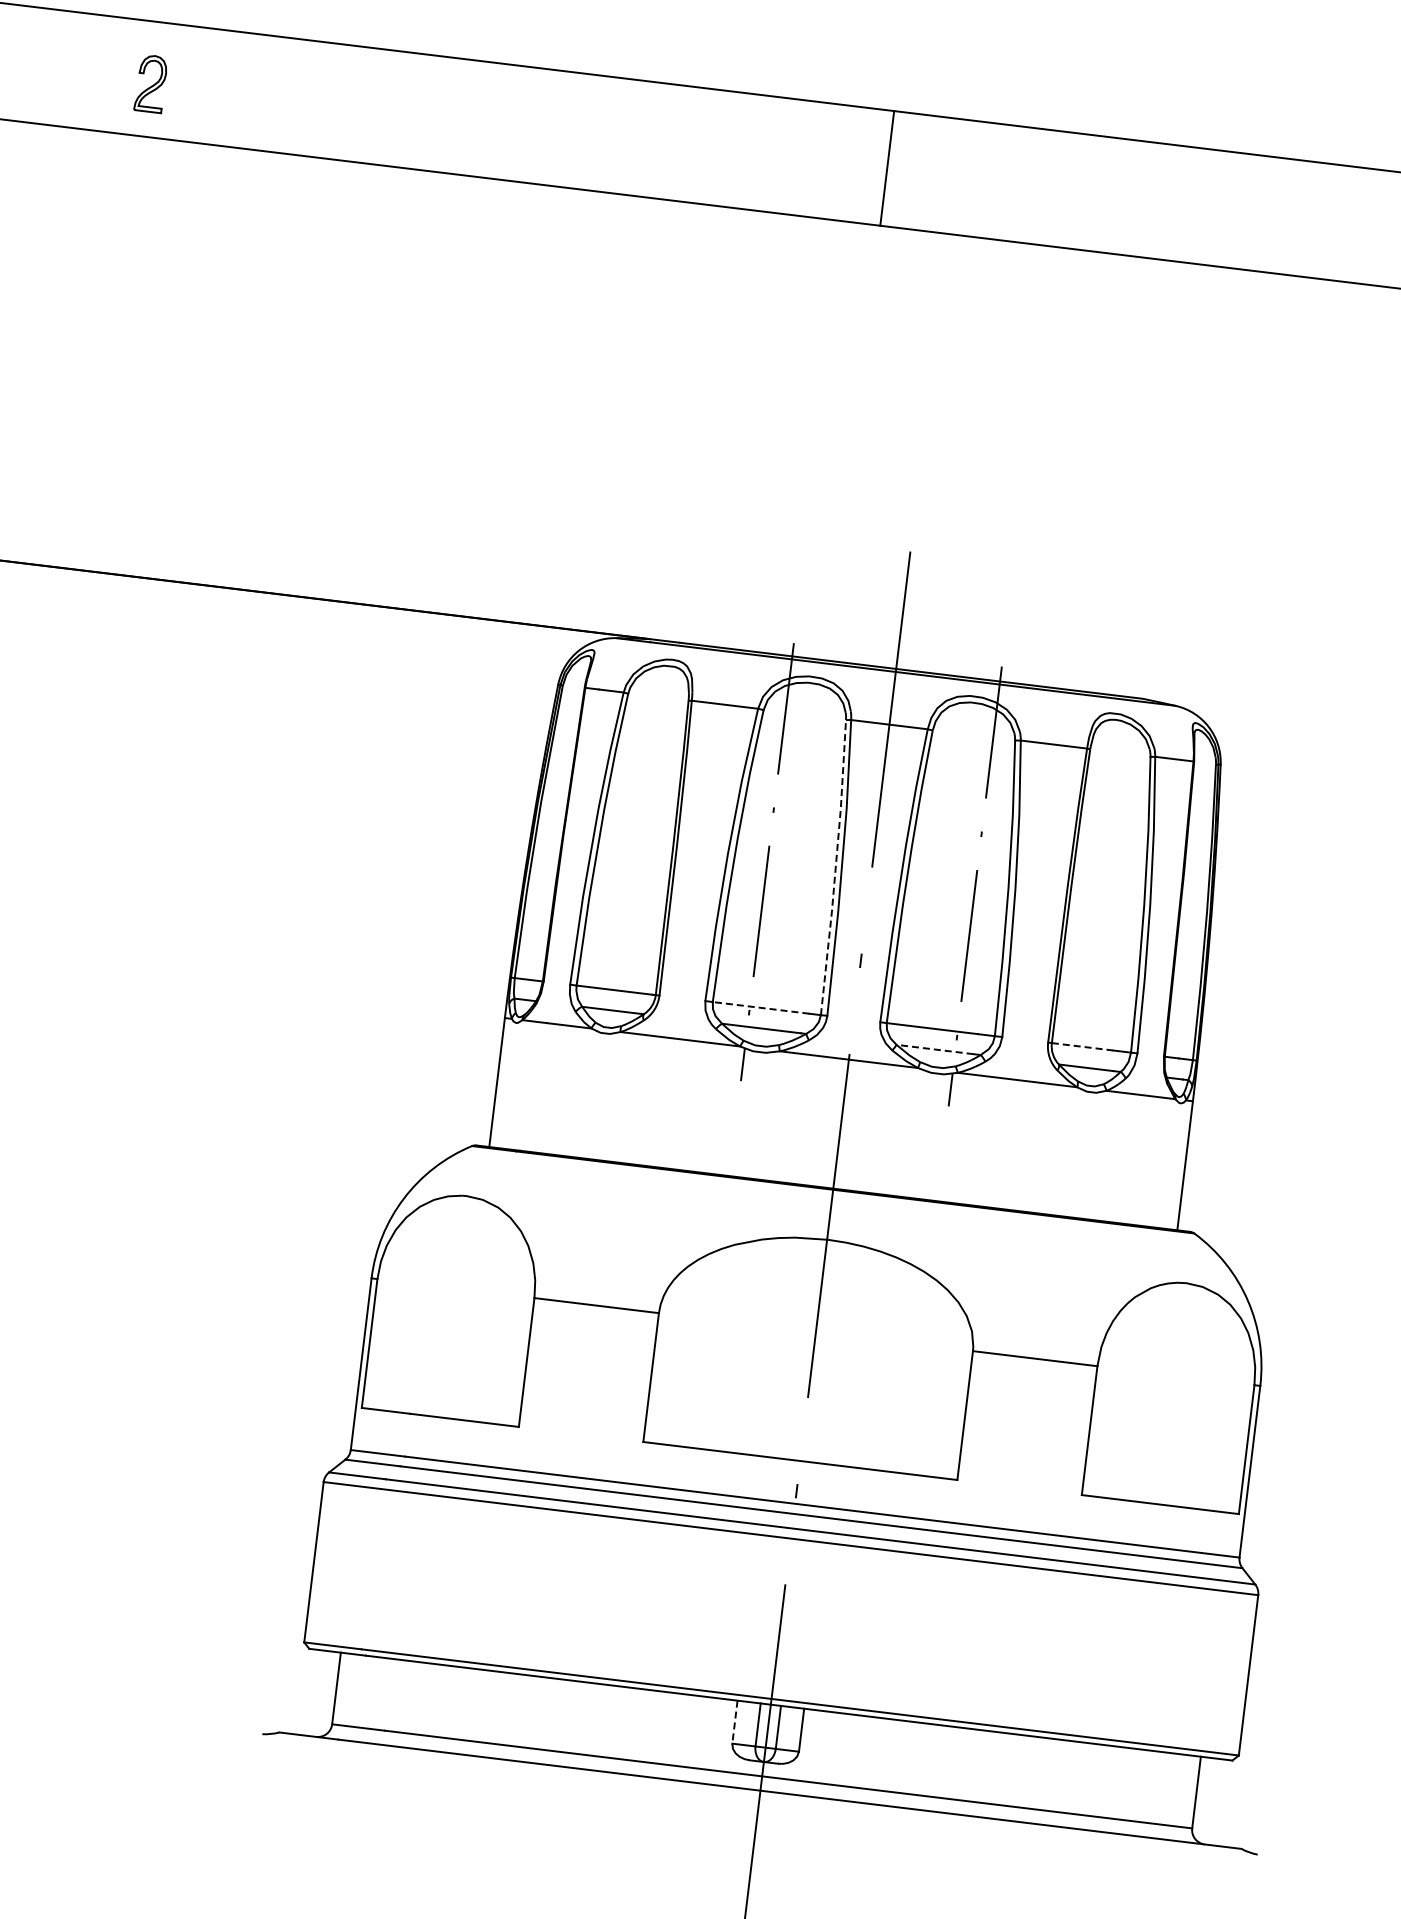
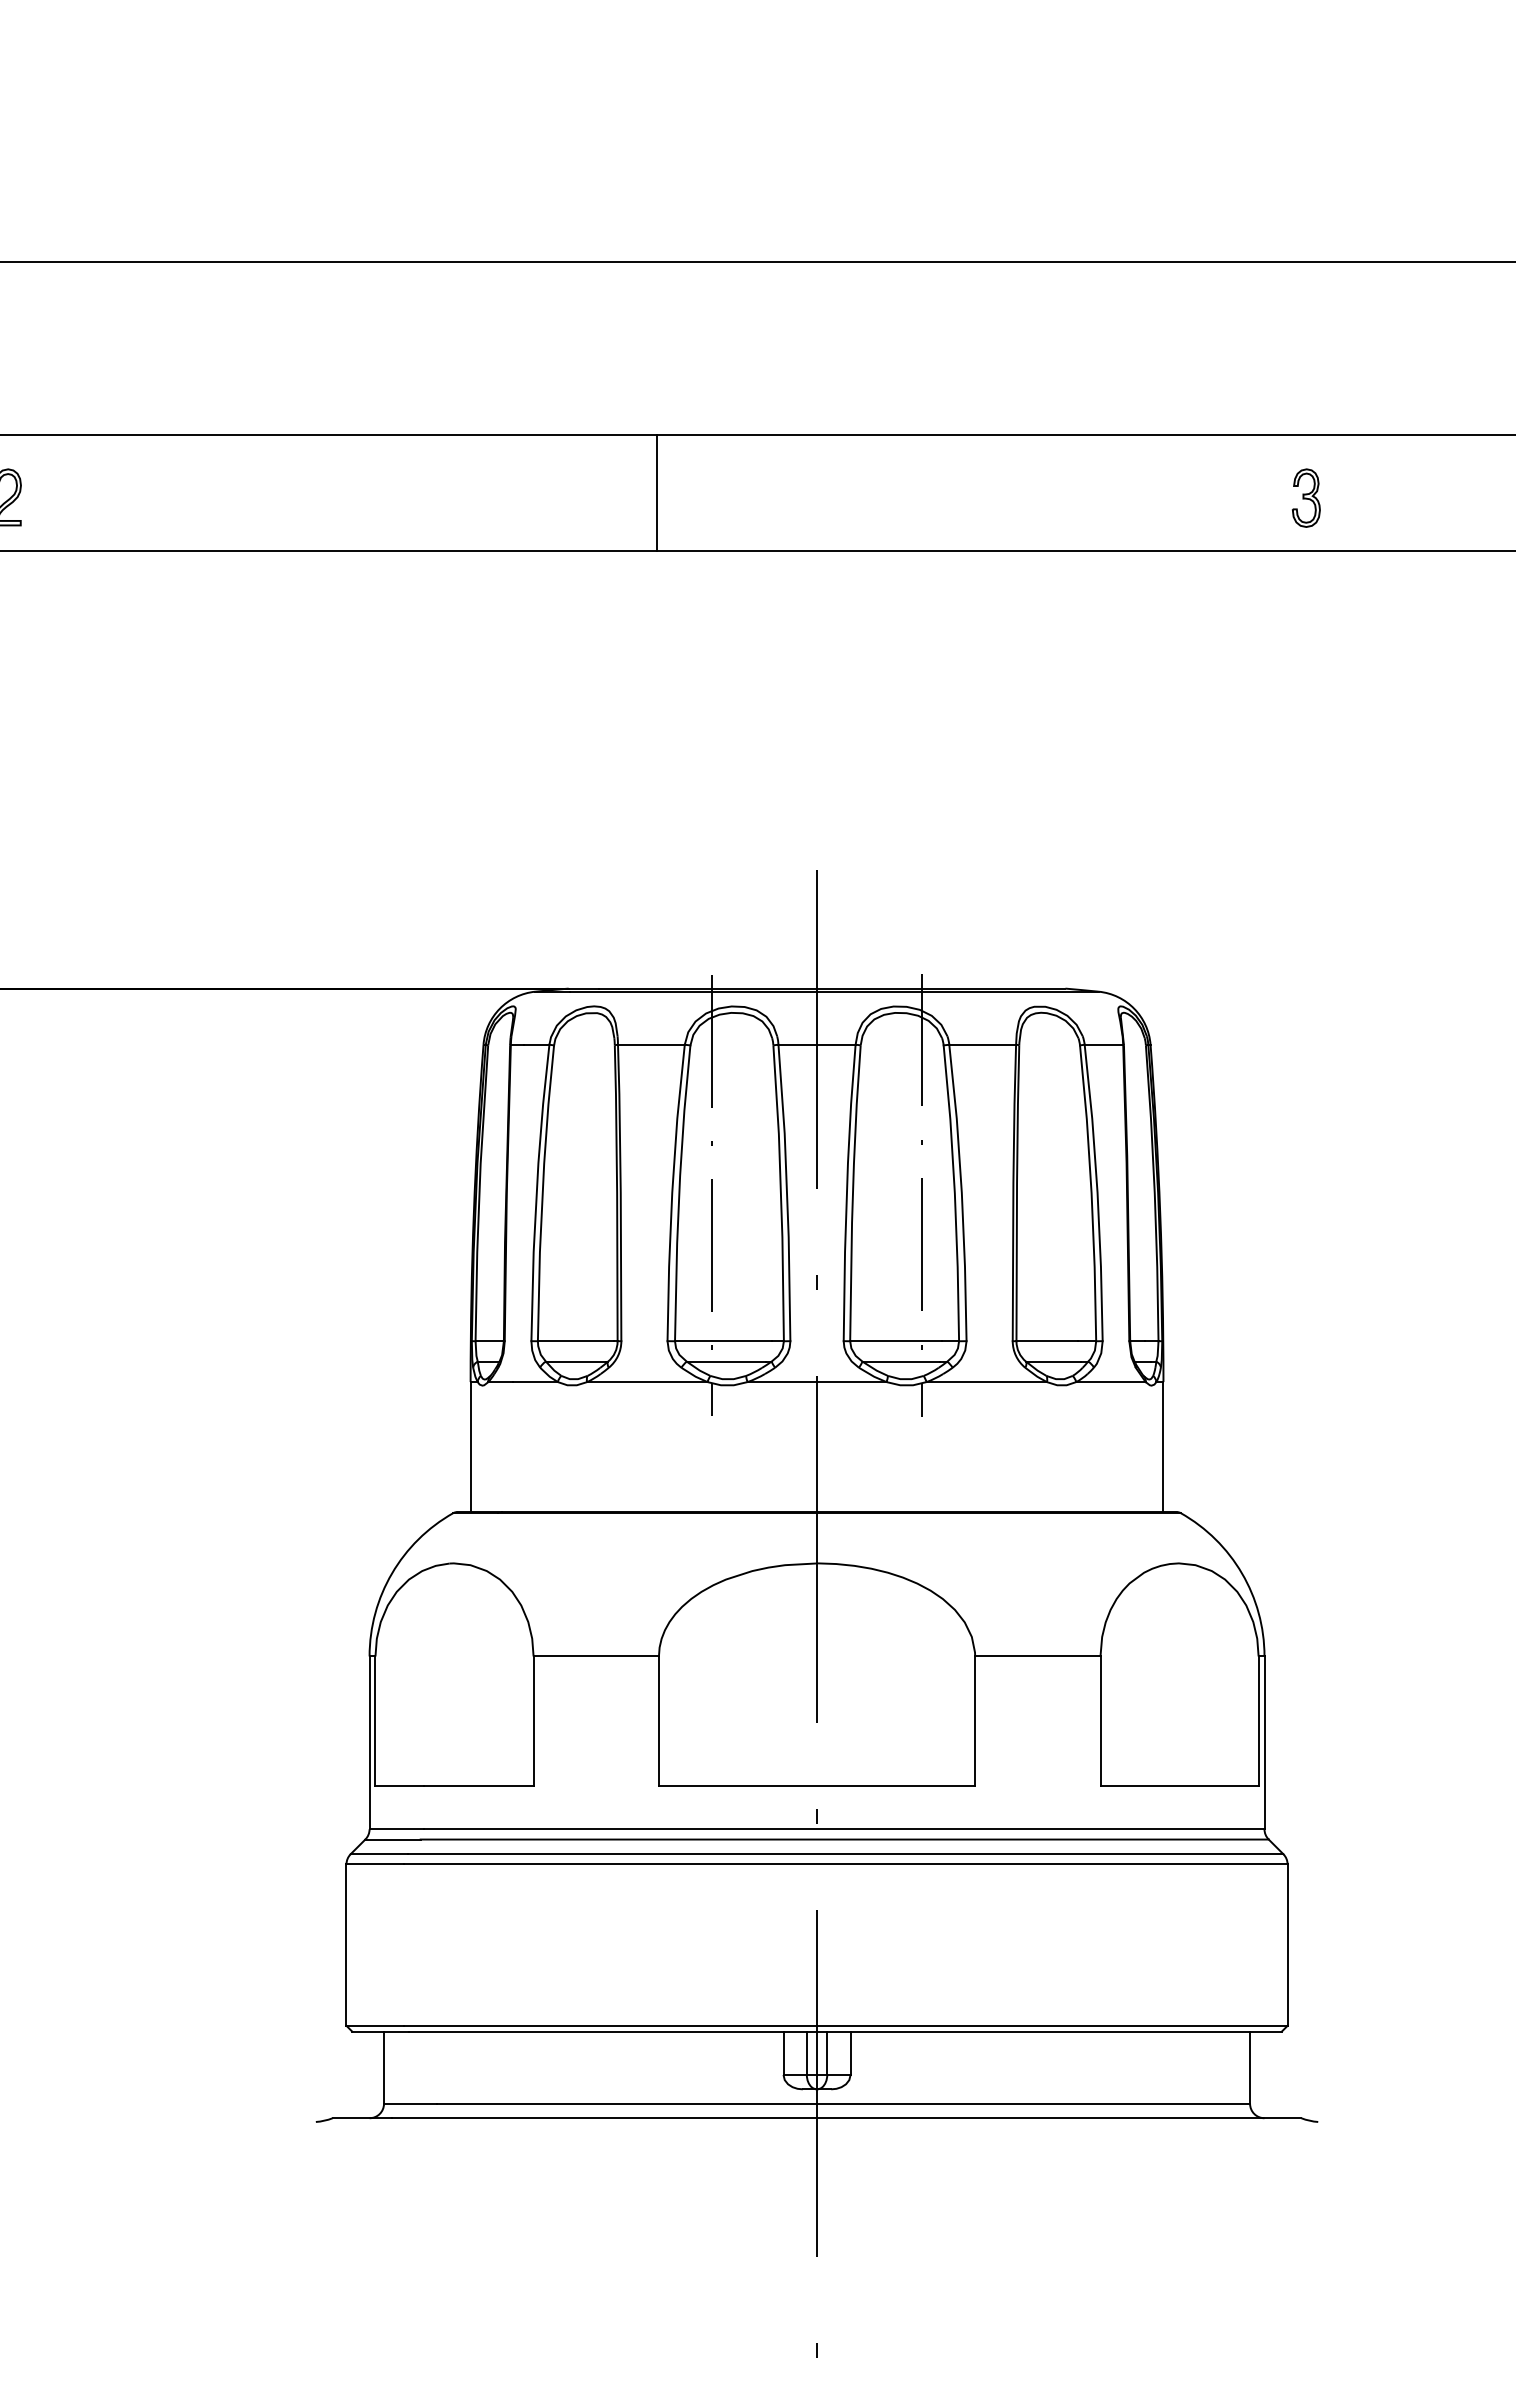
line: (887, 168) -> (657, 492), moved
line: (835, 867) -> (780, 1192), dashed -> solid
line: (760, 1008) -> (723, 1341), dashed -> solid
line: (1082, 1047) -> (1047, 1341), dashed -> solid
line: (935, 1049) -> (901, 1361), dashed -> solid
line: (734, 1722) -> (783, 2053), dashed -> solid

